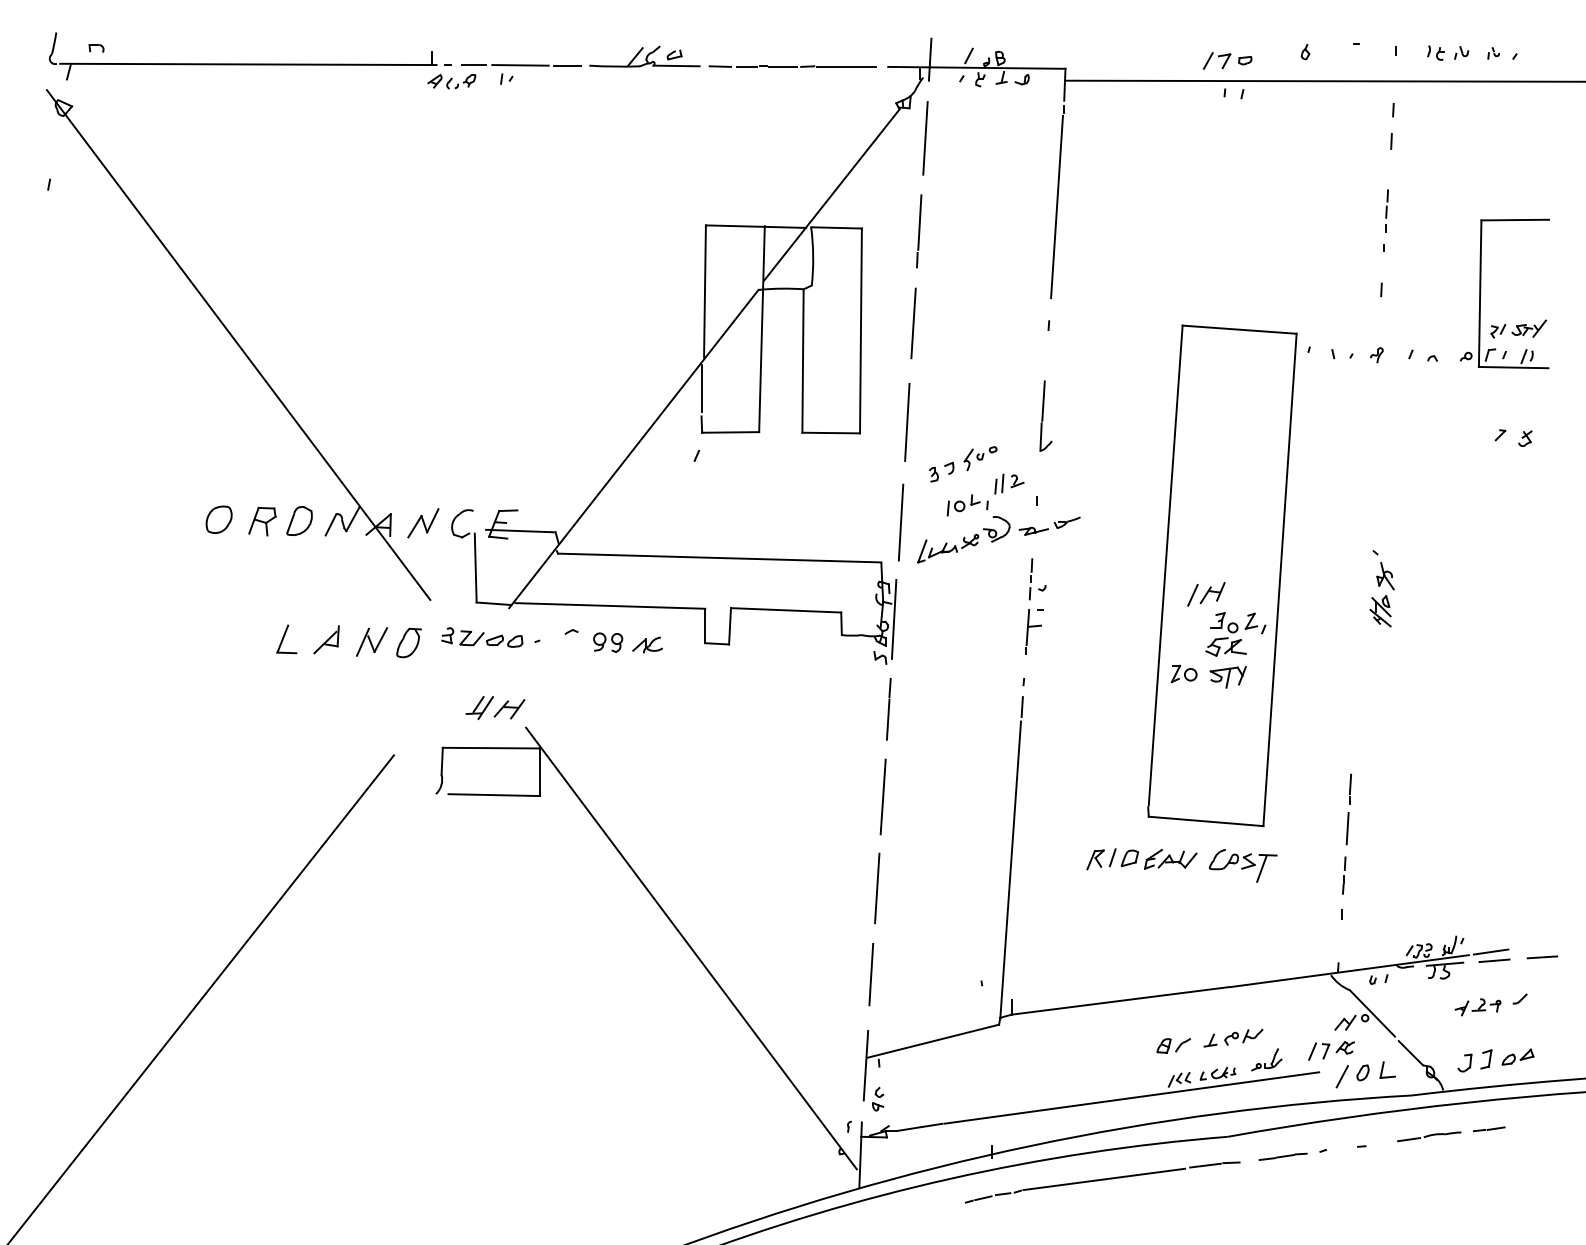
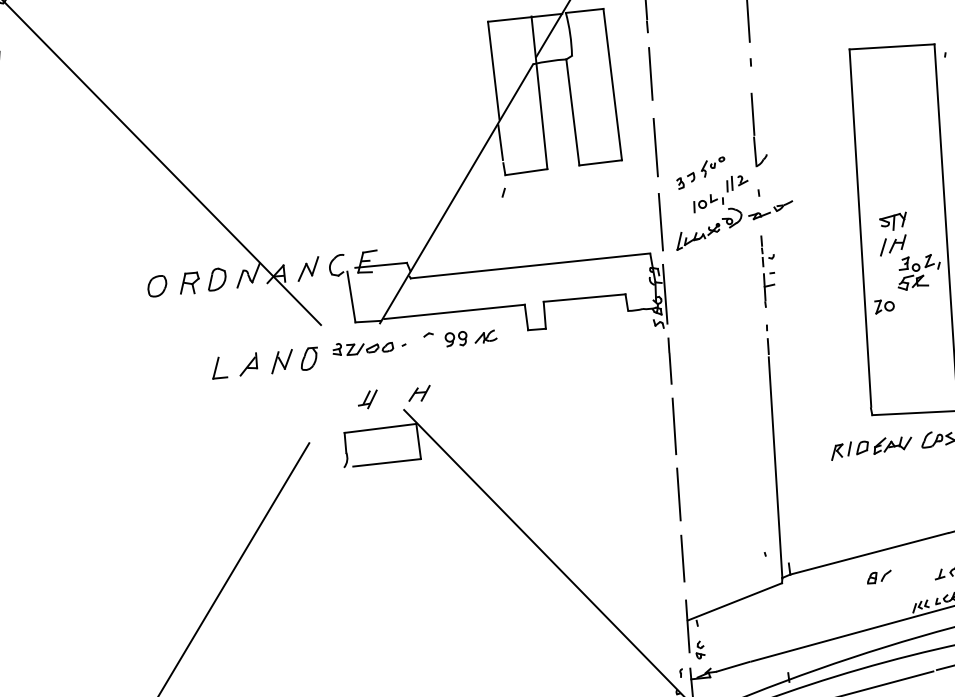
part: (1045, 415) -> (757, 129), size x1.4
part: (1227, 677) -> (893, 222), moved
part: (509, 709) -> (419, 394), moved
part: (1173, 1045) -> (879, 577), moved

